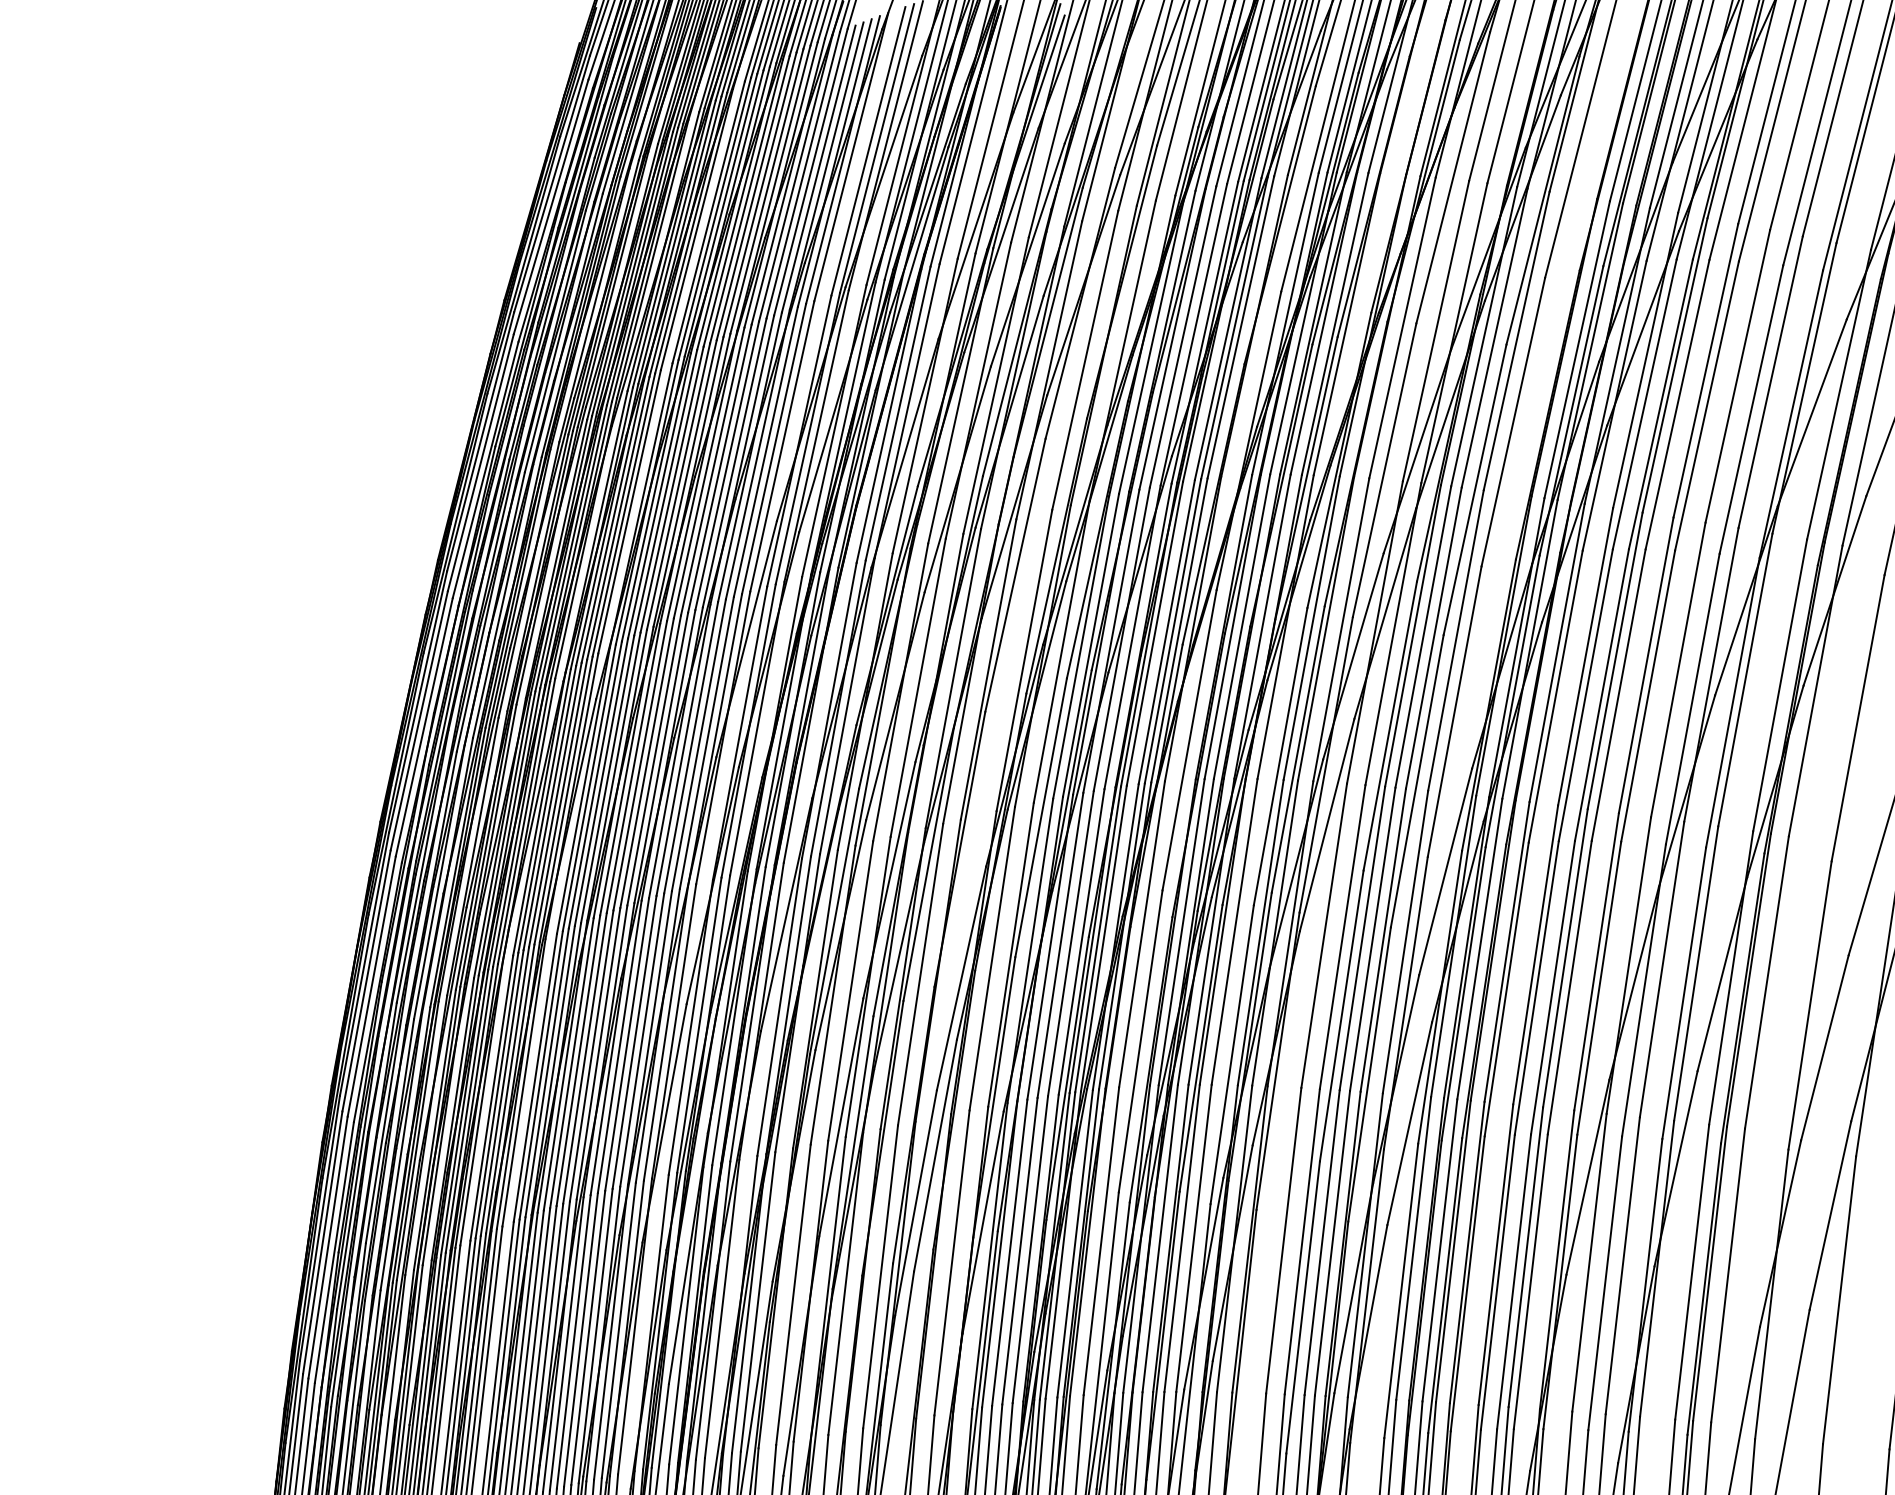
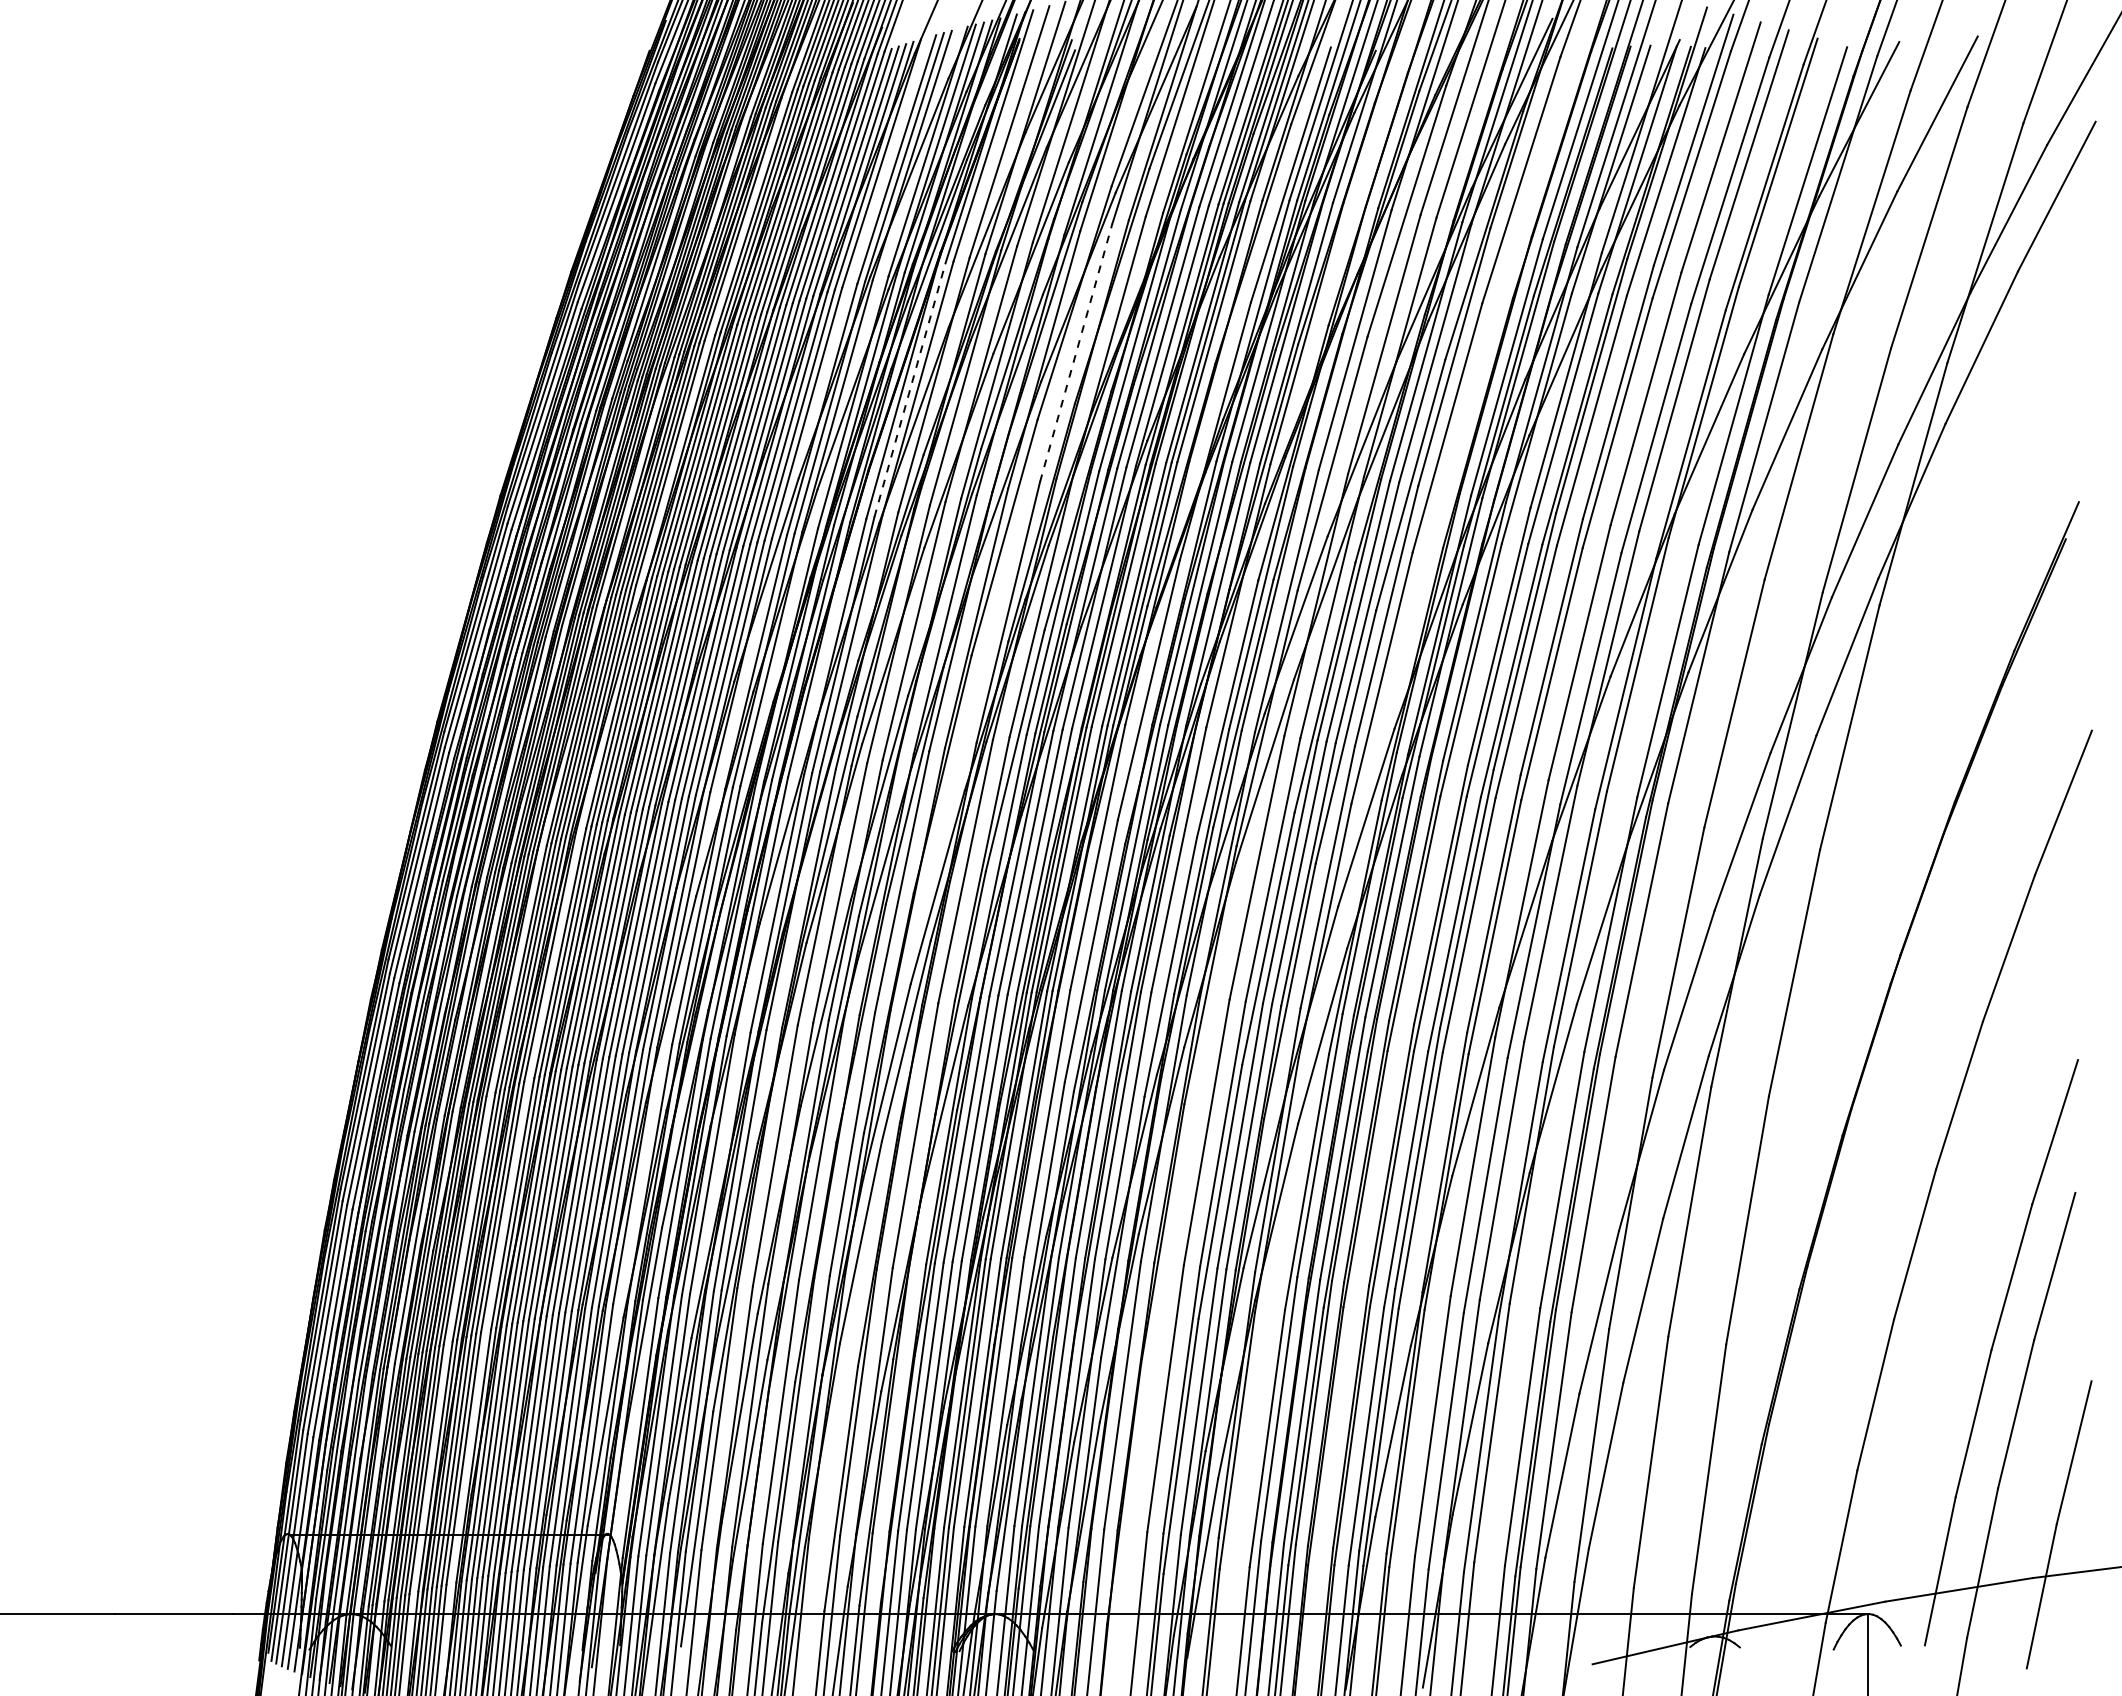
line: (1085, 359) -> (1076, 352), solid -> dashed
line: (897, 413) -> (909, 390), solid -> dashed

